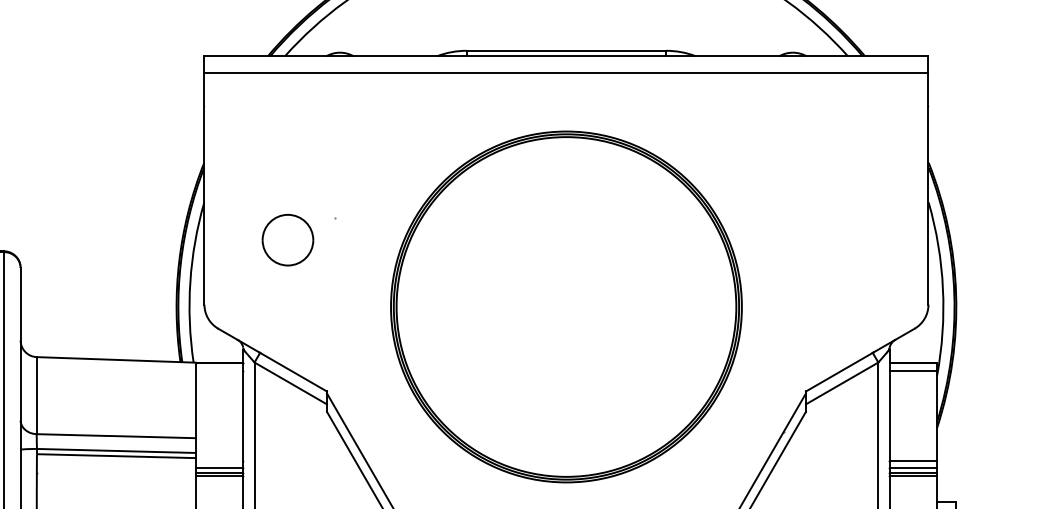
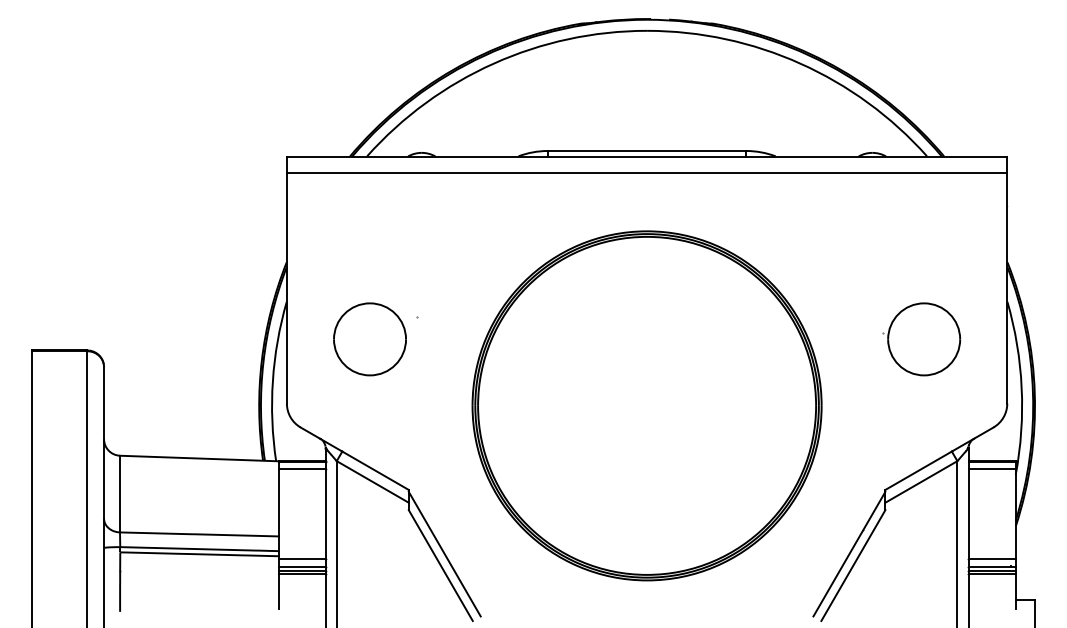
part: (287, 240) -> (369, 339), size x1.43
part: (842, 240) -> (921, 339), added
line: (219, 370) -> (301, 469), added
line: (219, 461) -> (301, 559), added

